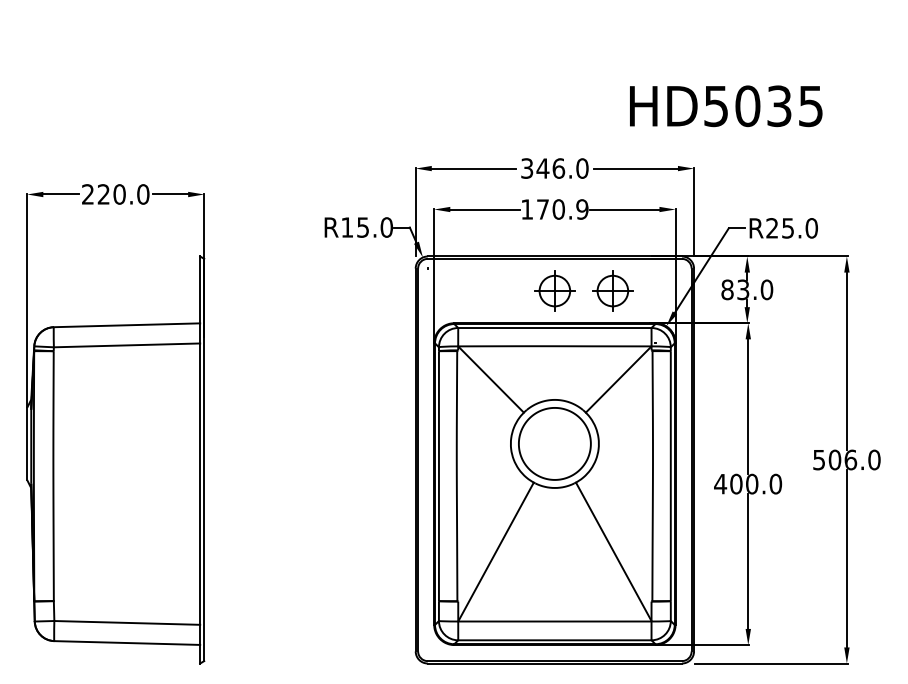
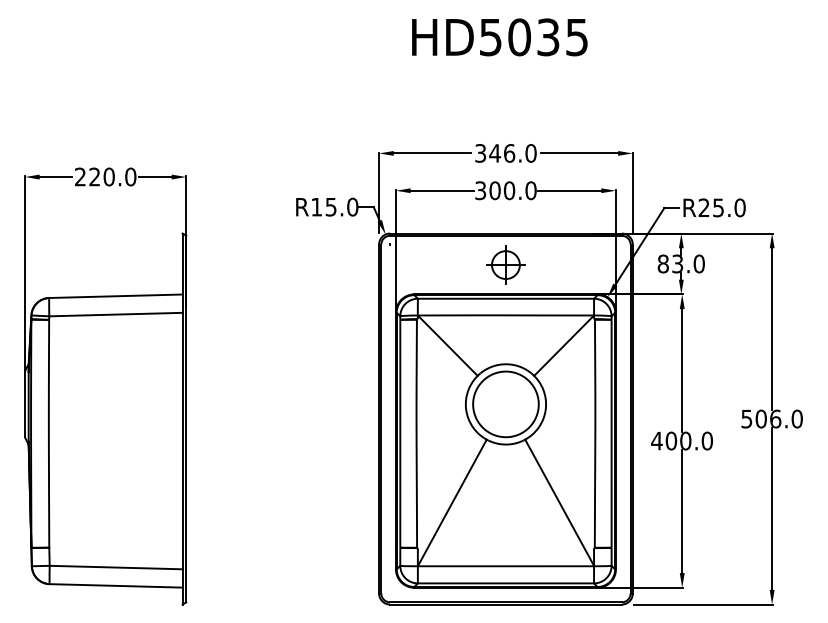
text: (726, 106) -> (500, 37), moved
text: (554, 209) -> (505, 190), 170.9 -> 300.0
part: (612, 290) -> (558, 264), removed

